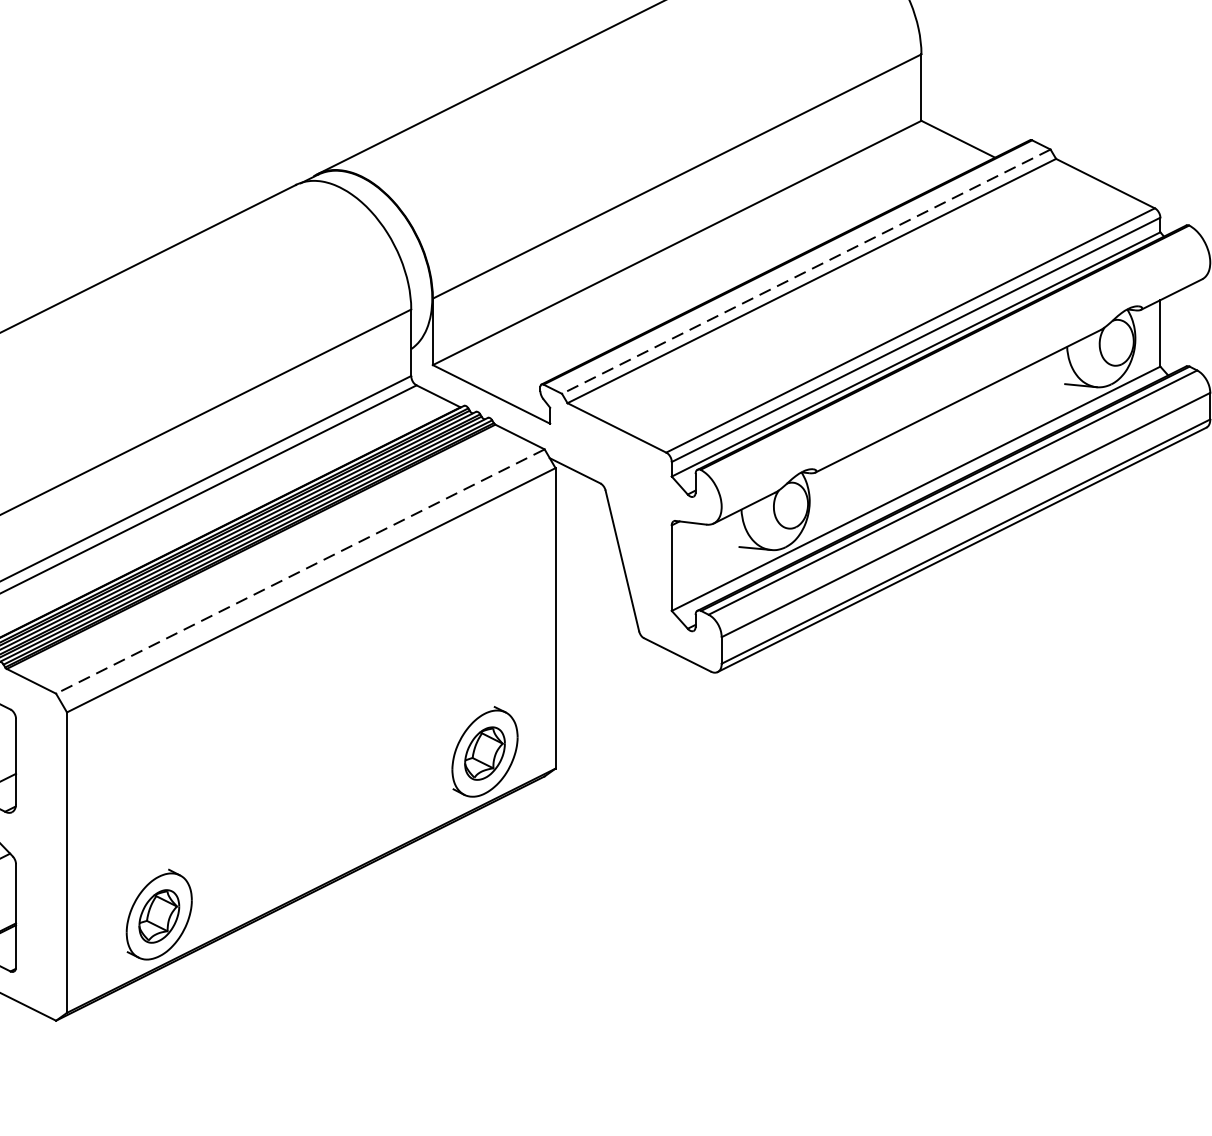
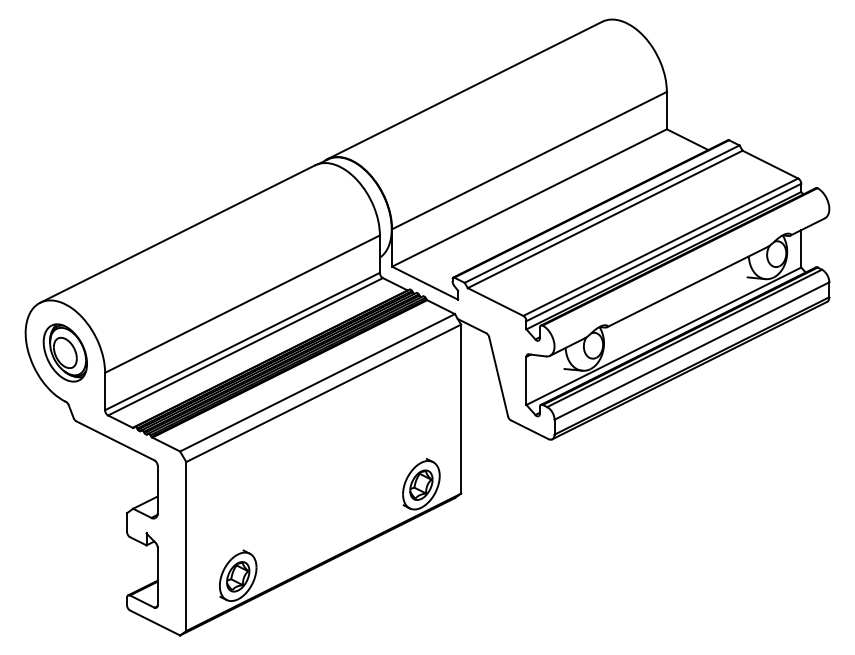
line: (806, 272) -> (602, 214), dashed -> solid
line: (300, 570) -> (317, 382), dashed -> solid

